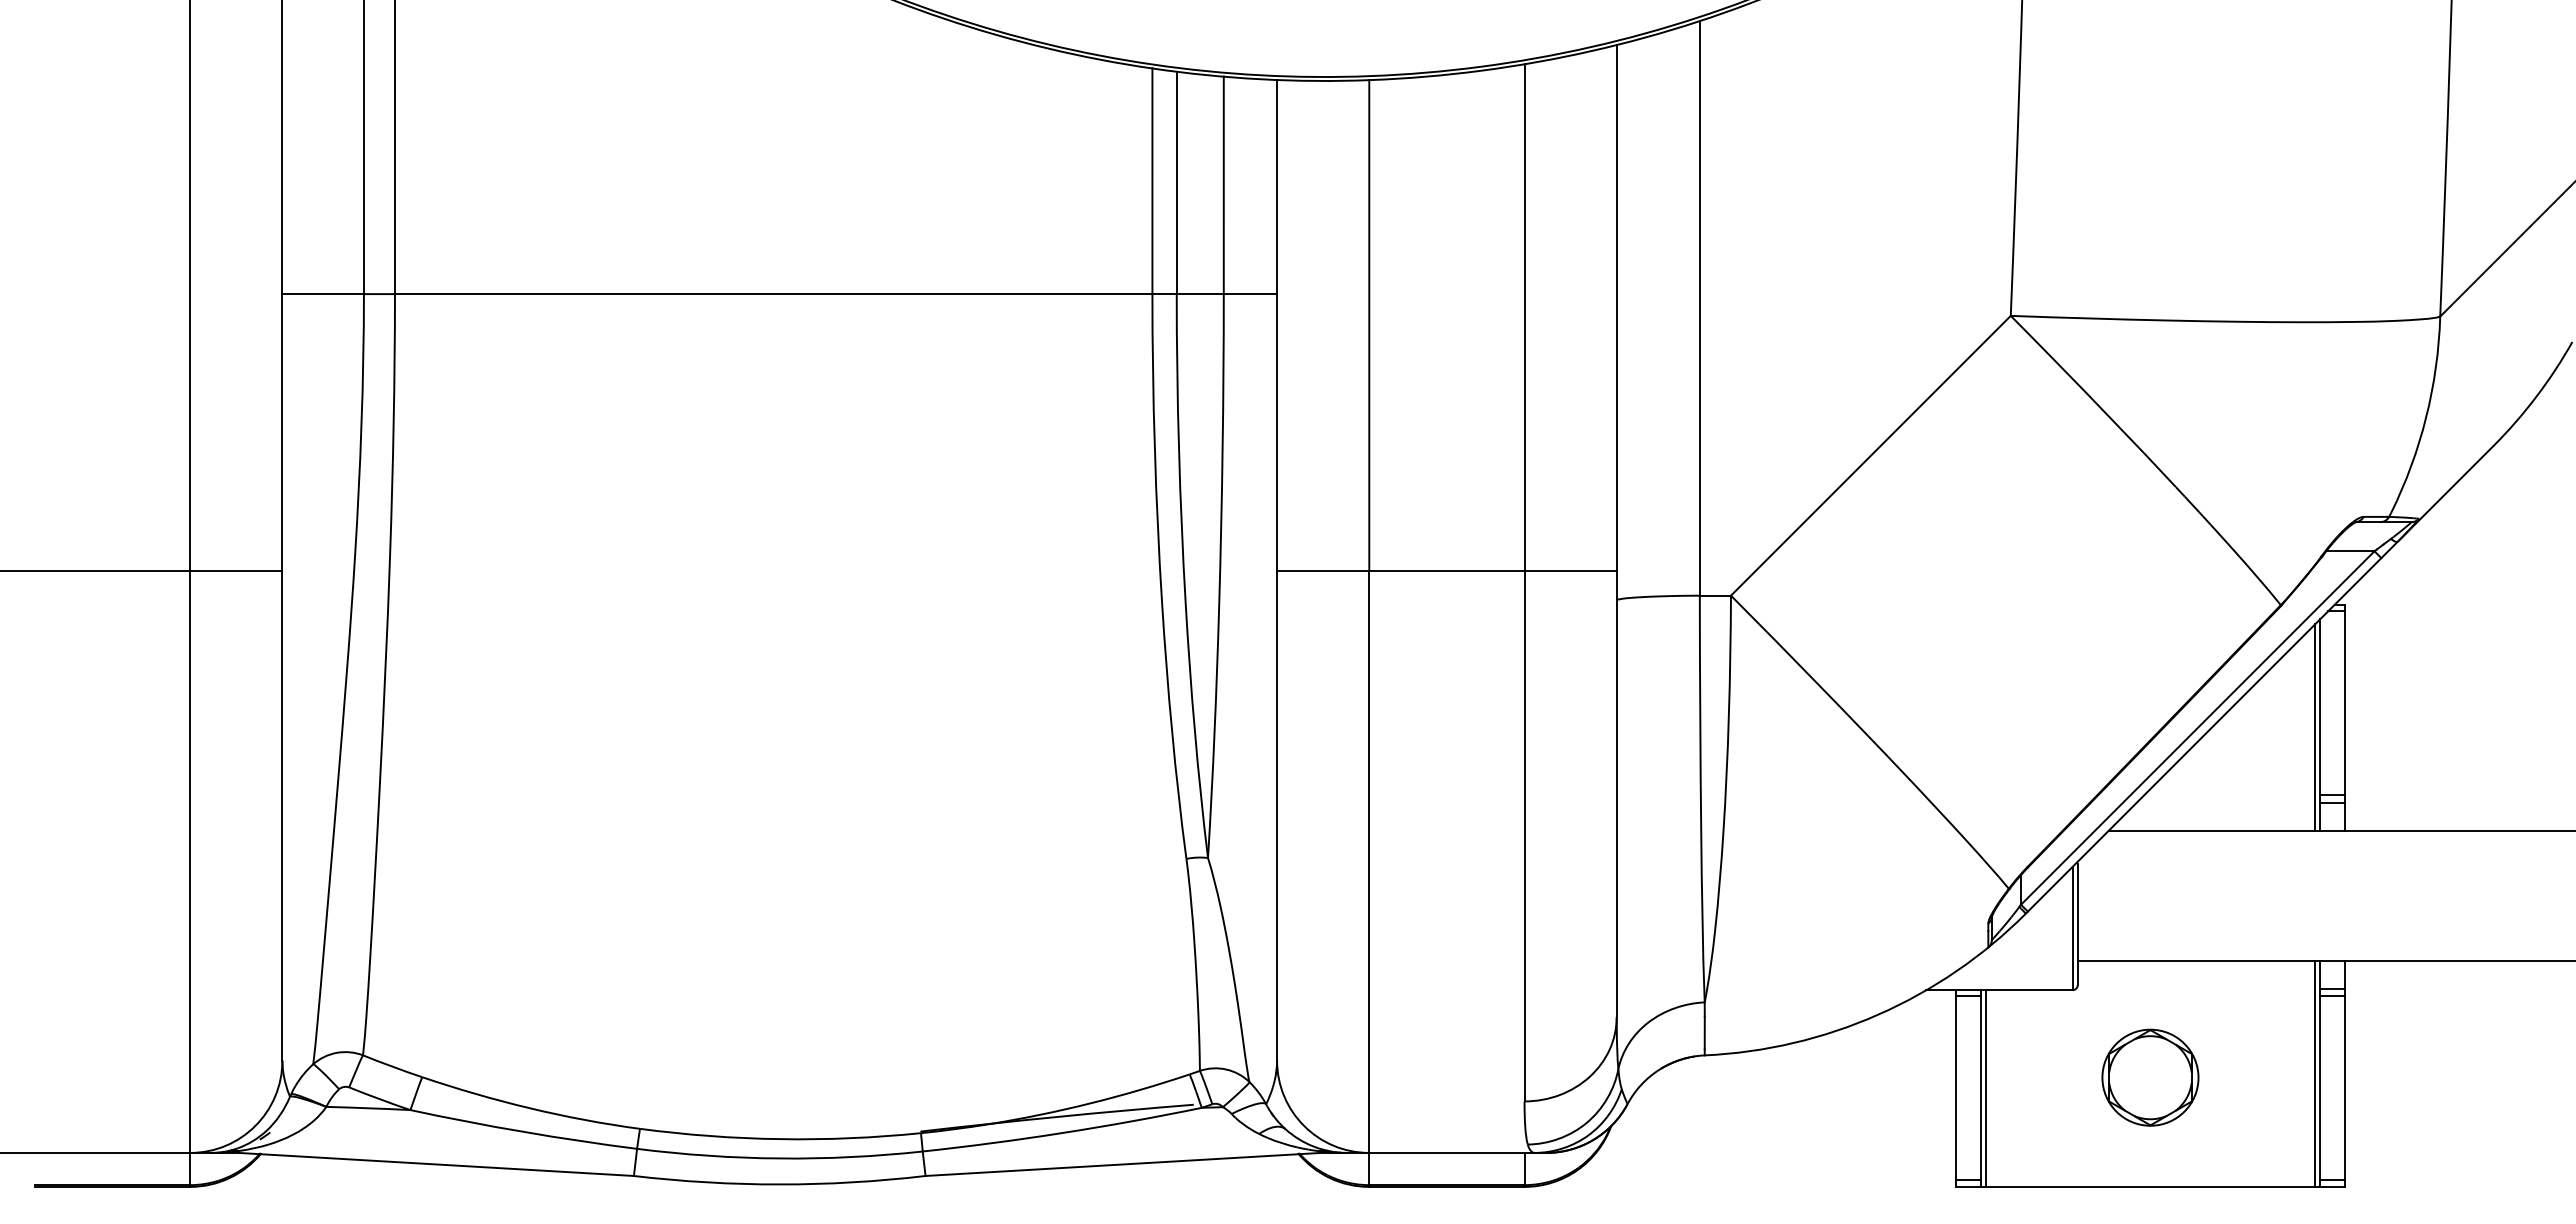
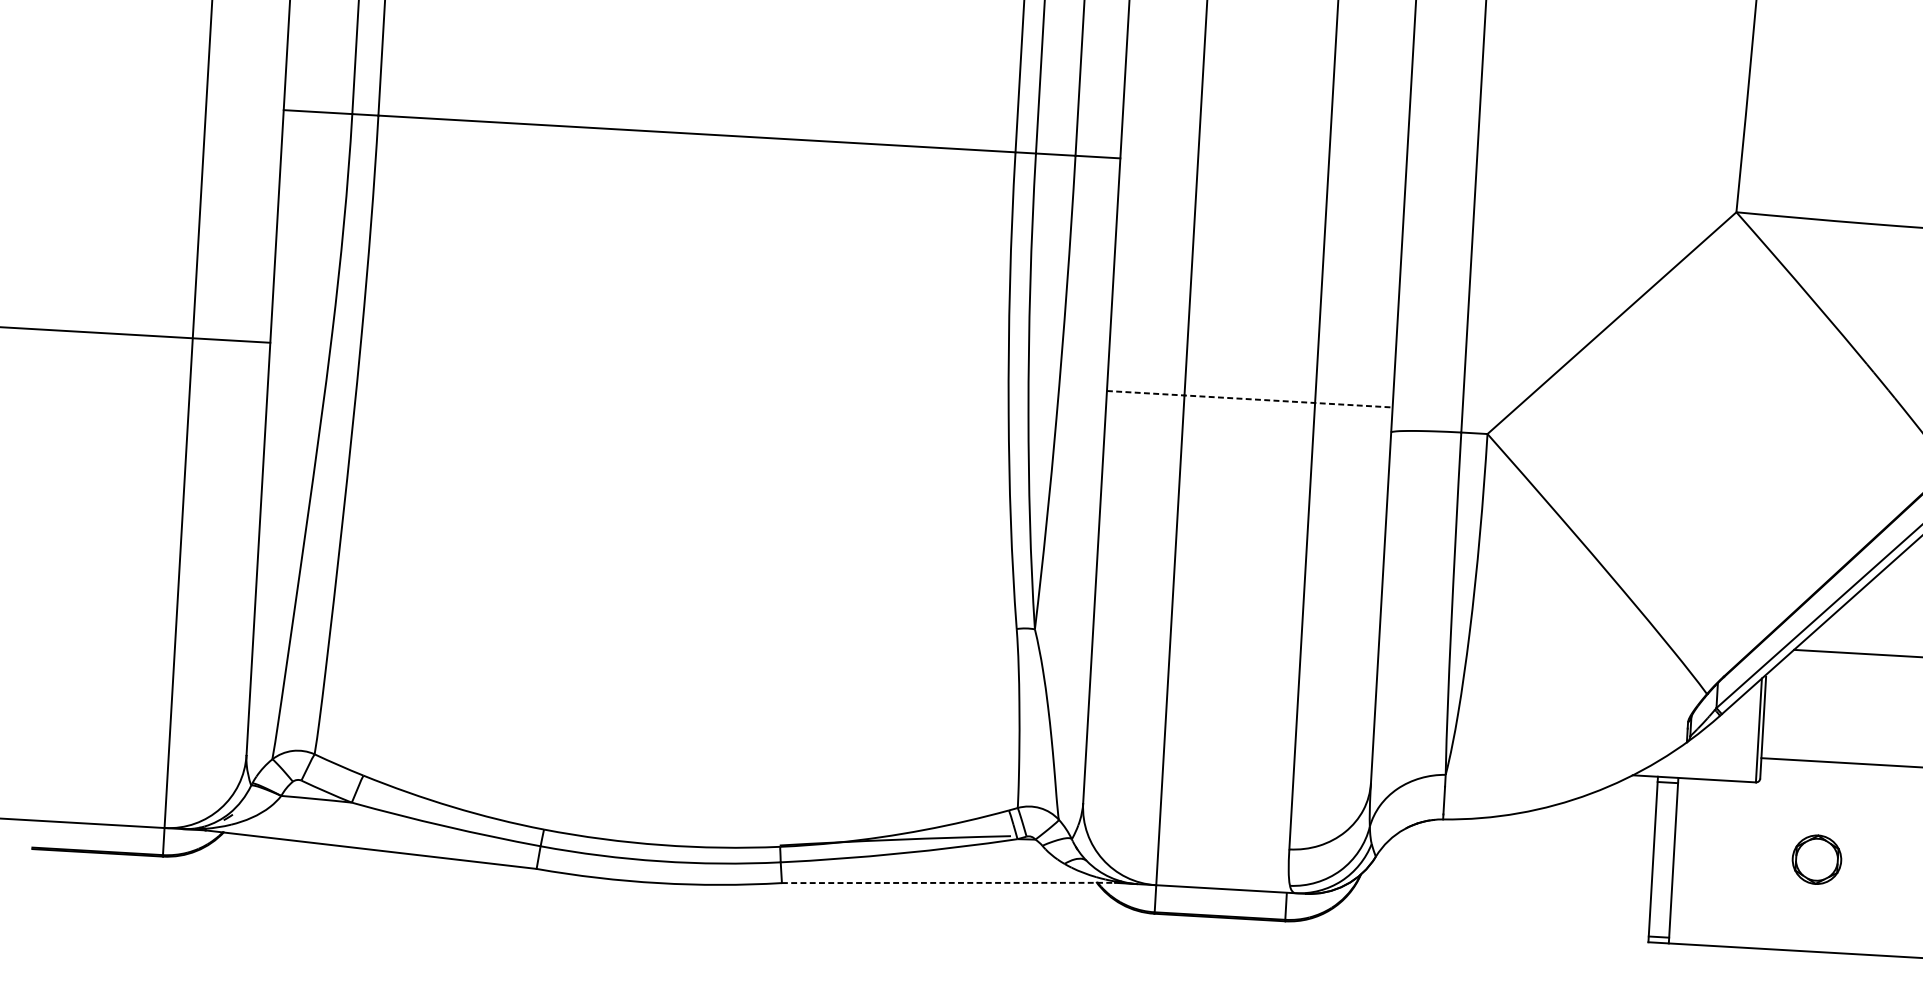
line: (1446, 570) -> (1249, 399), solid -> dashed
part: (2150, 1077) -> (1817, 859), size x0.6
line: (1985, 1088) -> (1677, 860), removed
line: (1123, 1164) -> (948, 883), solid -> dashed

